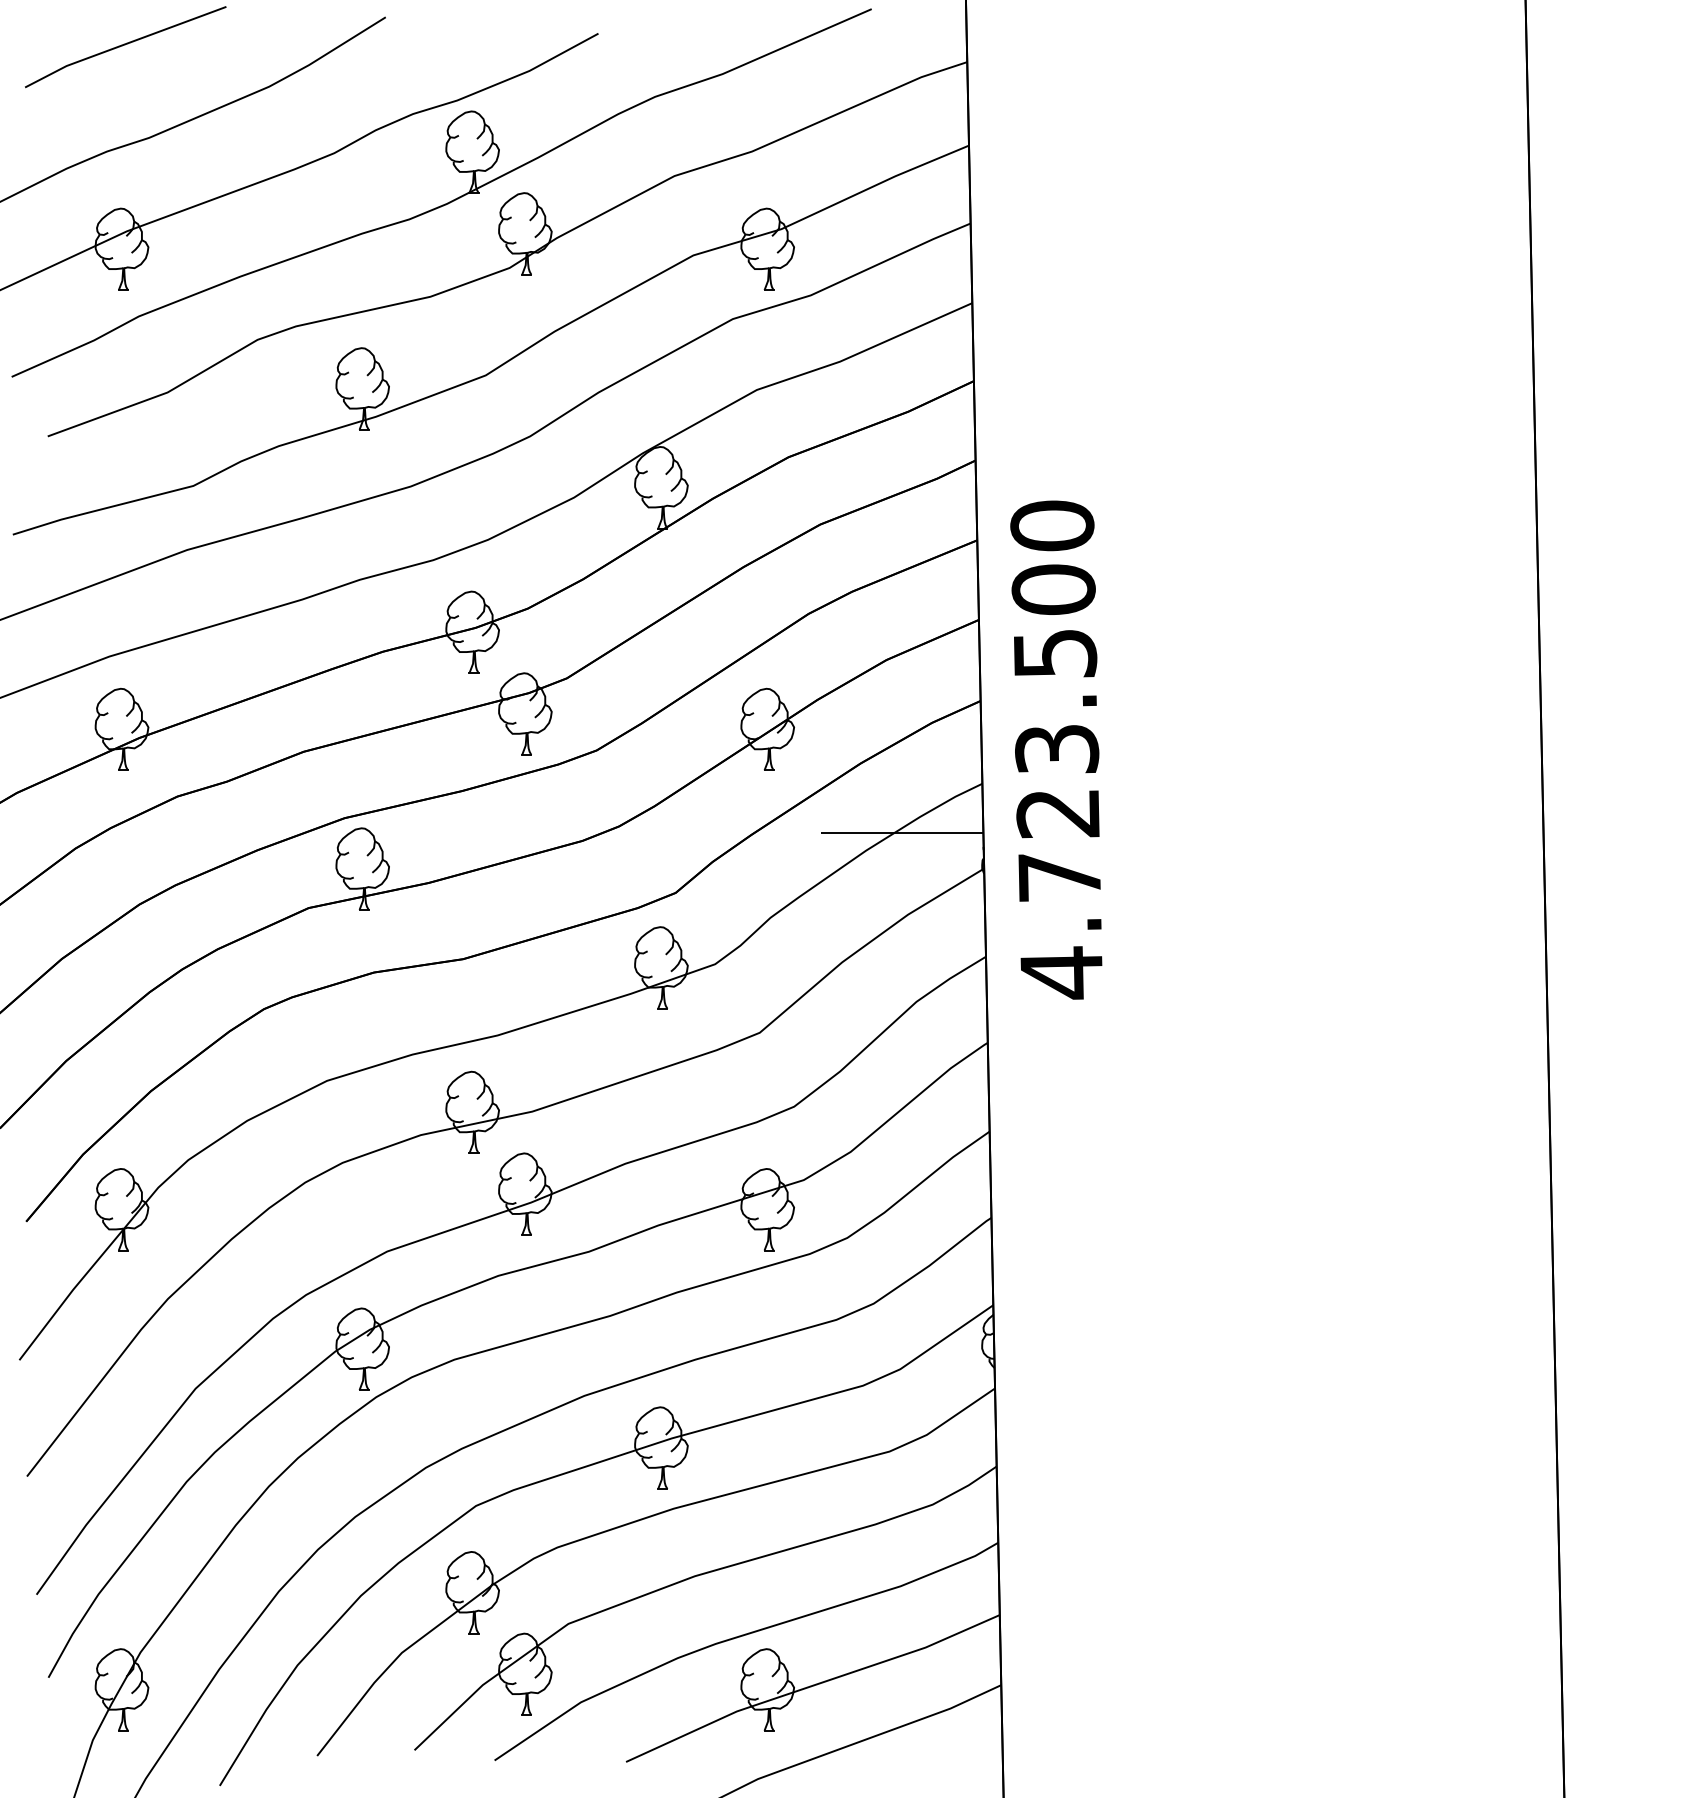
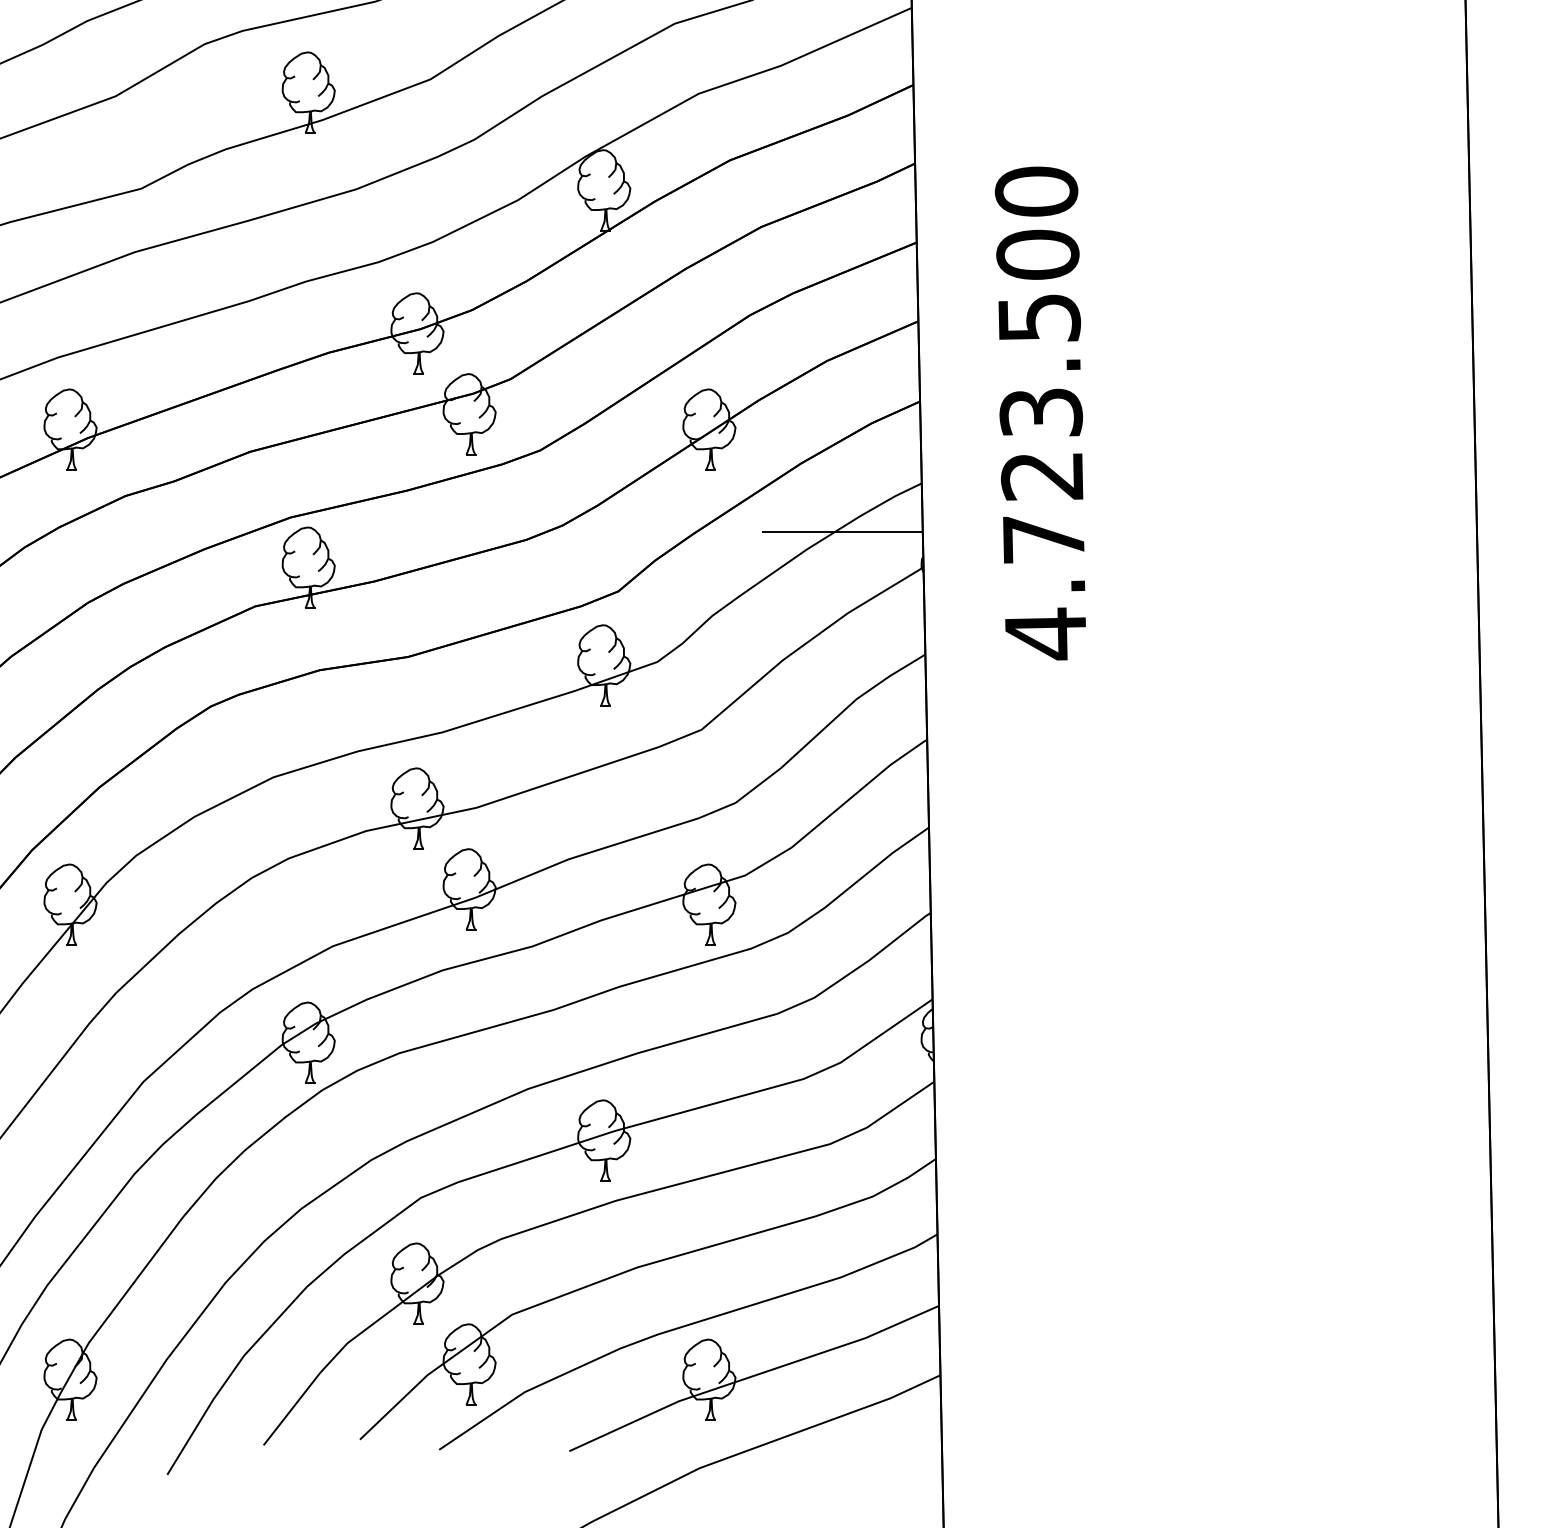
text: (1056, 749) -> (1040, 412), moved

